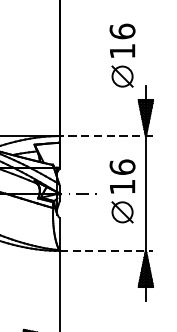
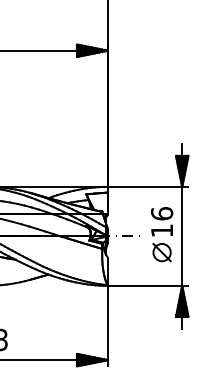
part: (123, 55) -> (162, 117), removed
line: (105, 135) -> (147, 186), dashed -> solid
line: (106, 250) -> (148, 285), dashed -> solid

